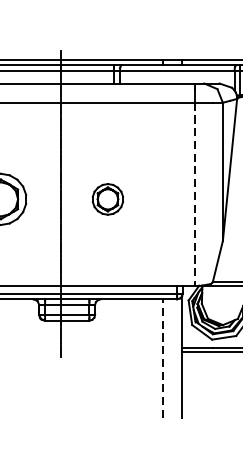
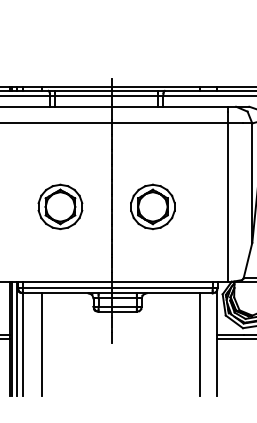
line: (195, 194) -> (228, 202), dashed -> solid
part: (107, 198) -> (152, 206), size x1.67
line: (162, 358) -> (200, 344), dashed -> solid

